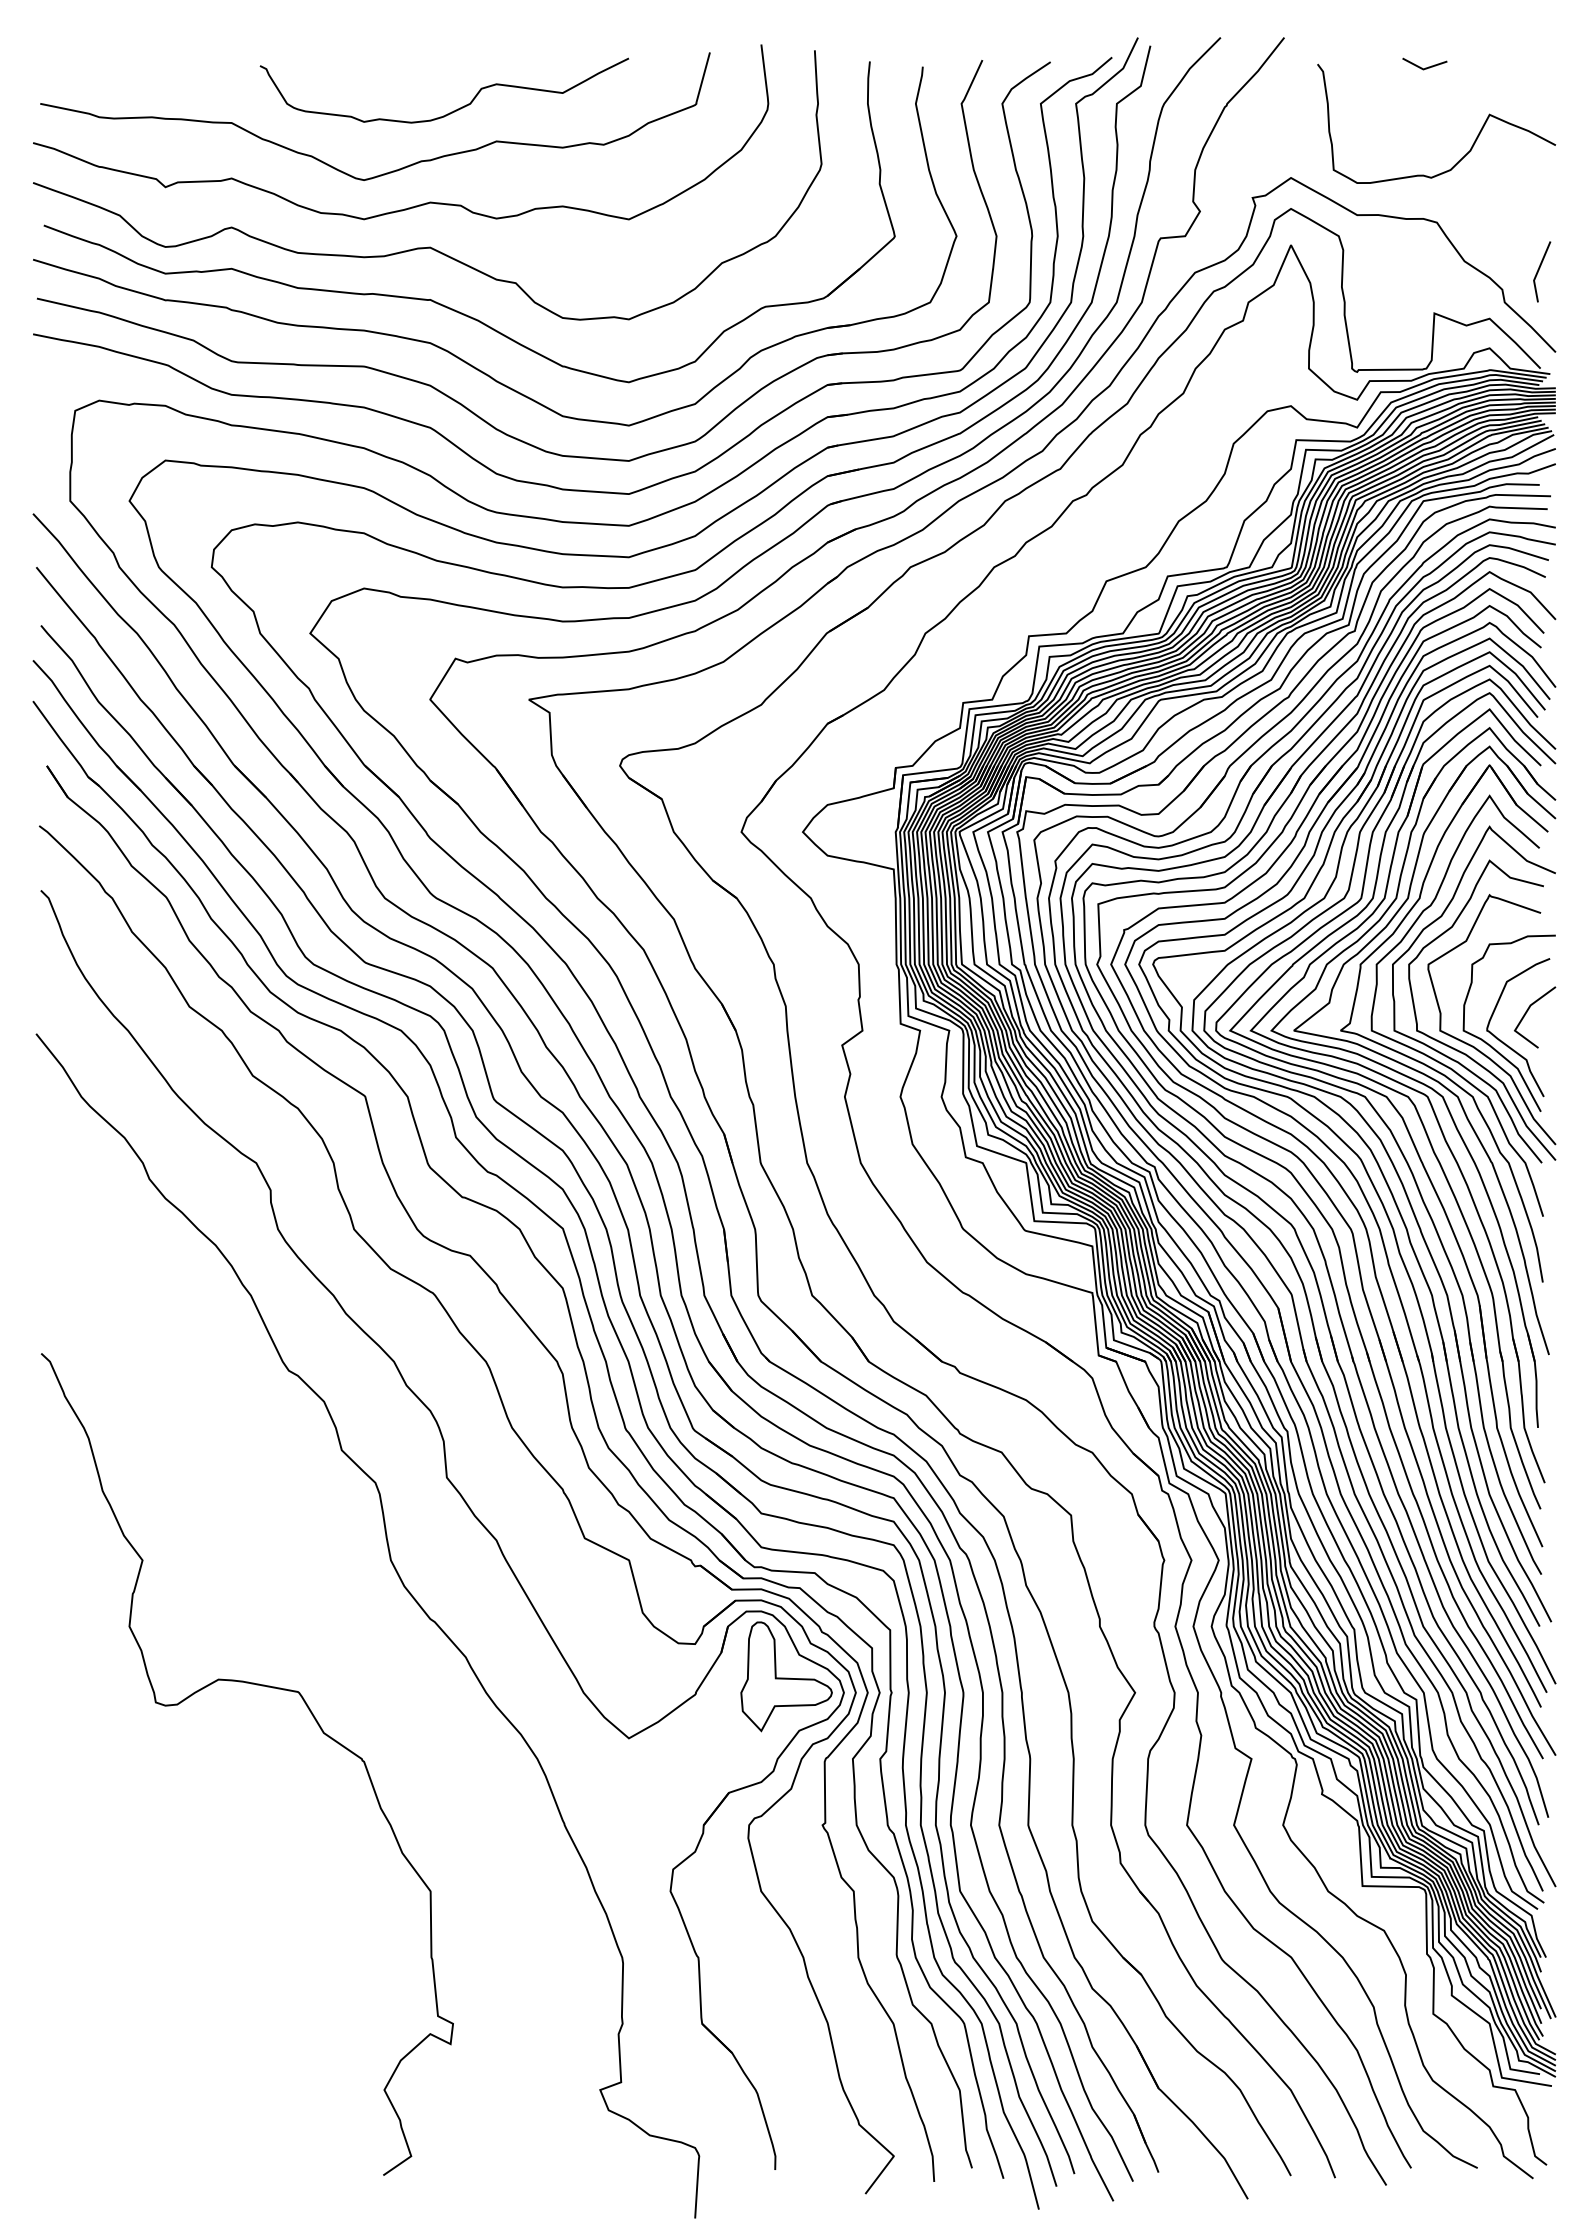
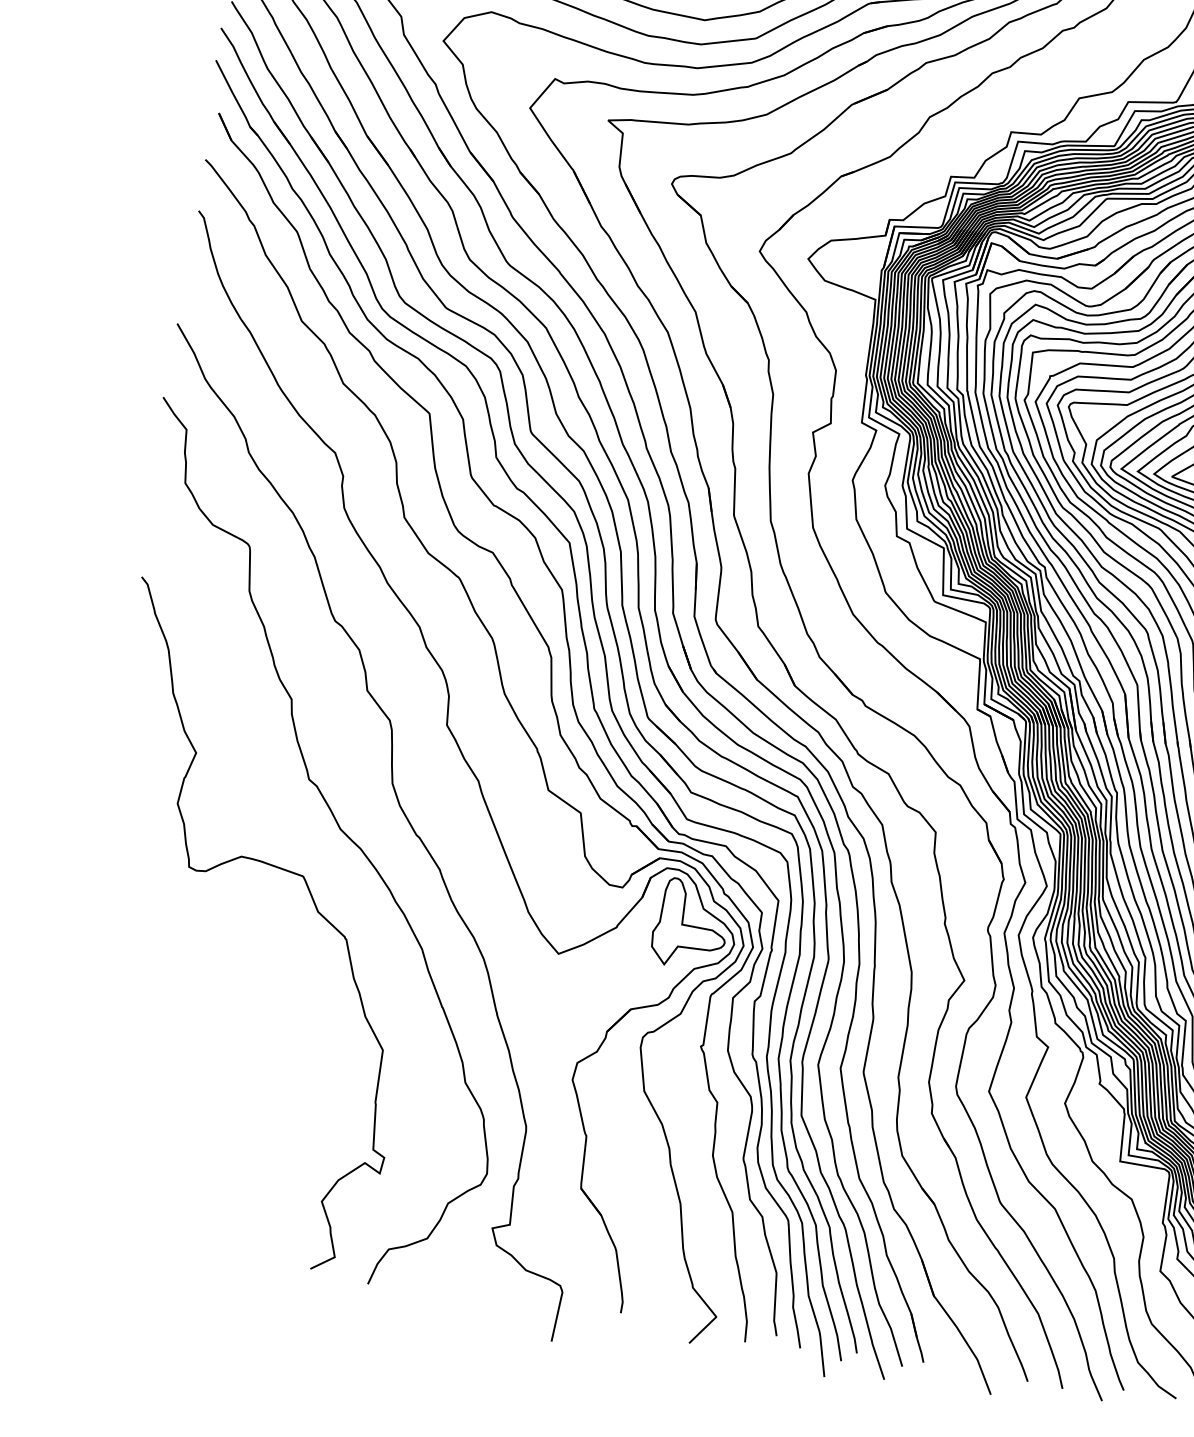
curve: (335, 1627) -> (340, 829), added

